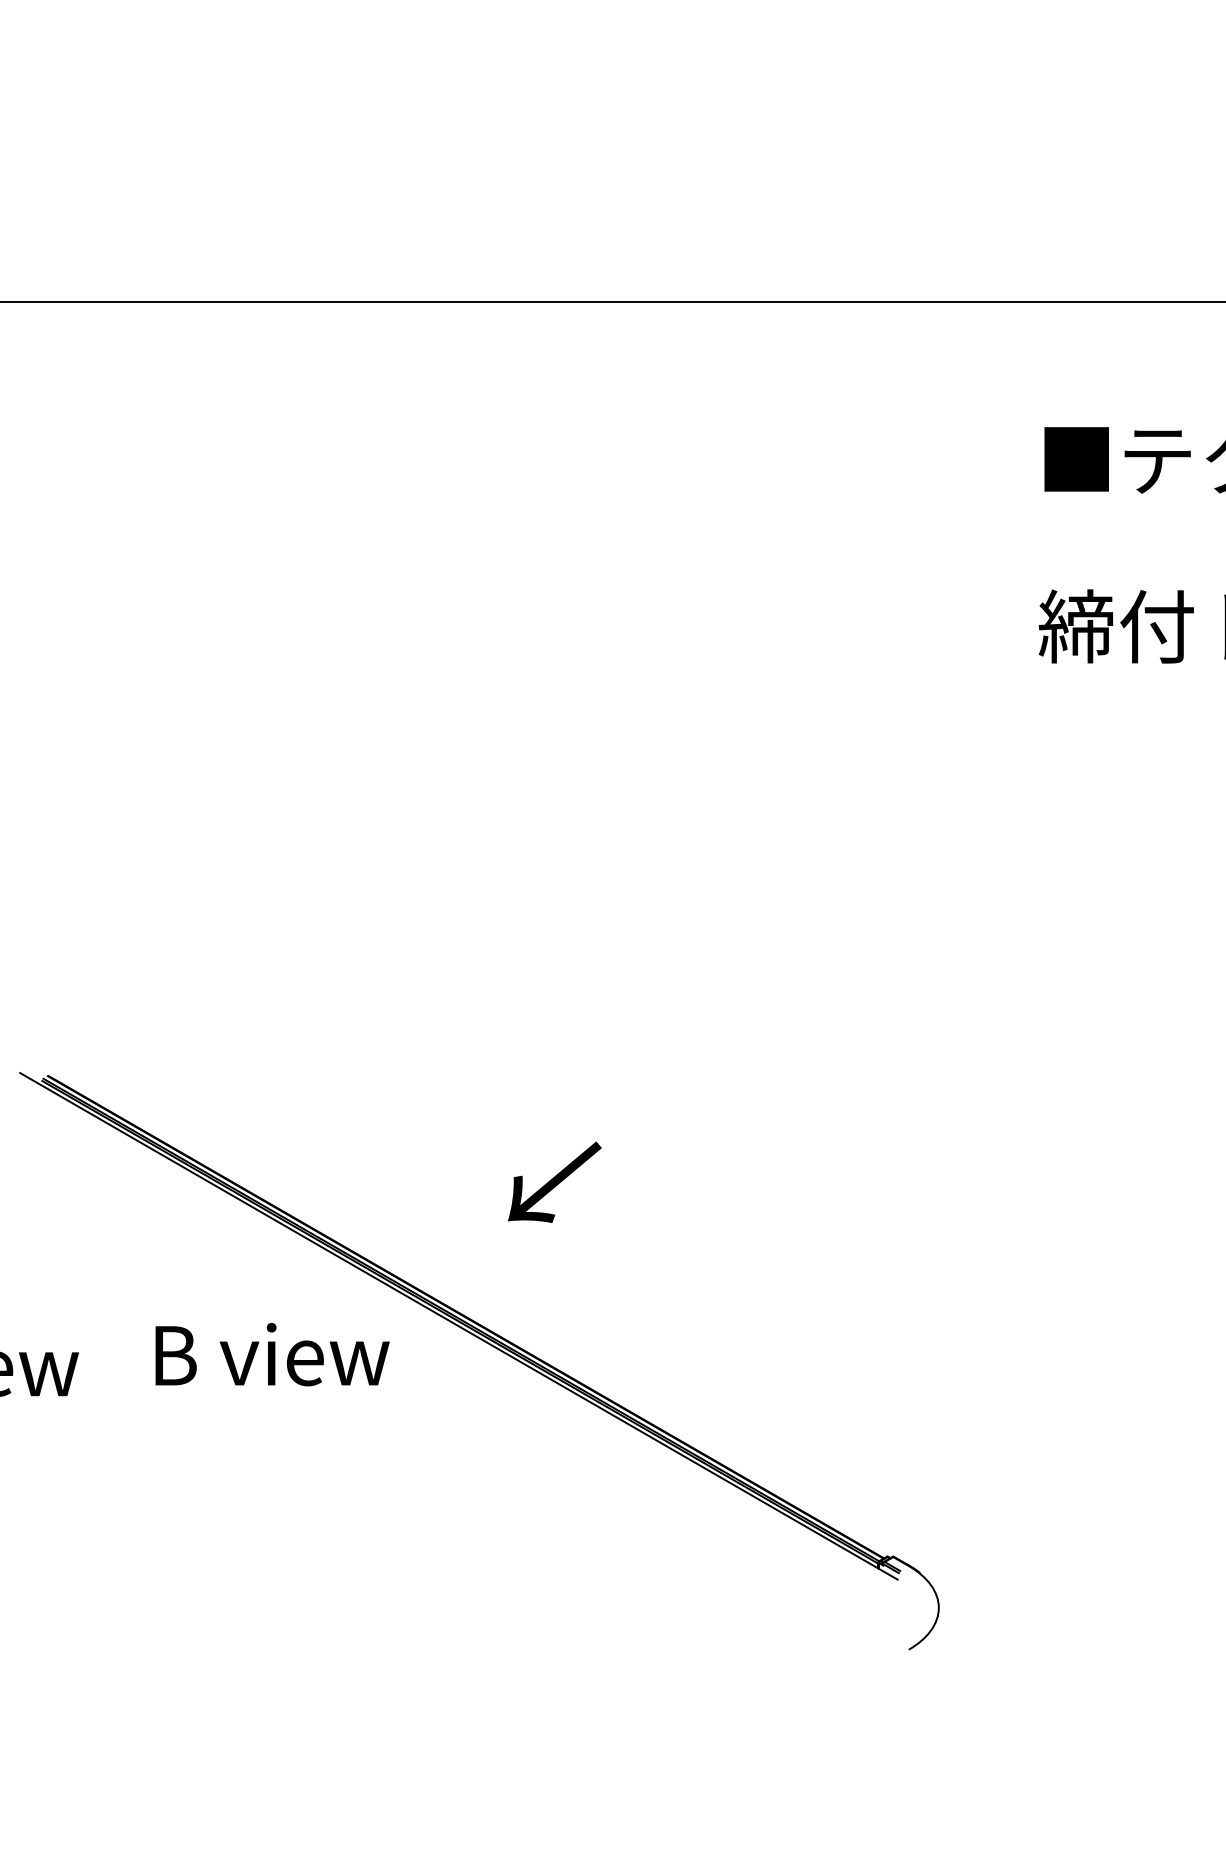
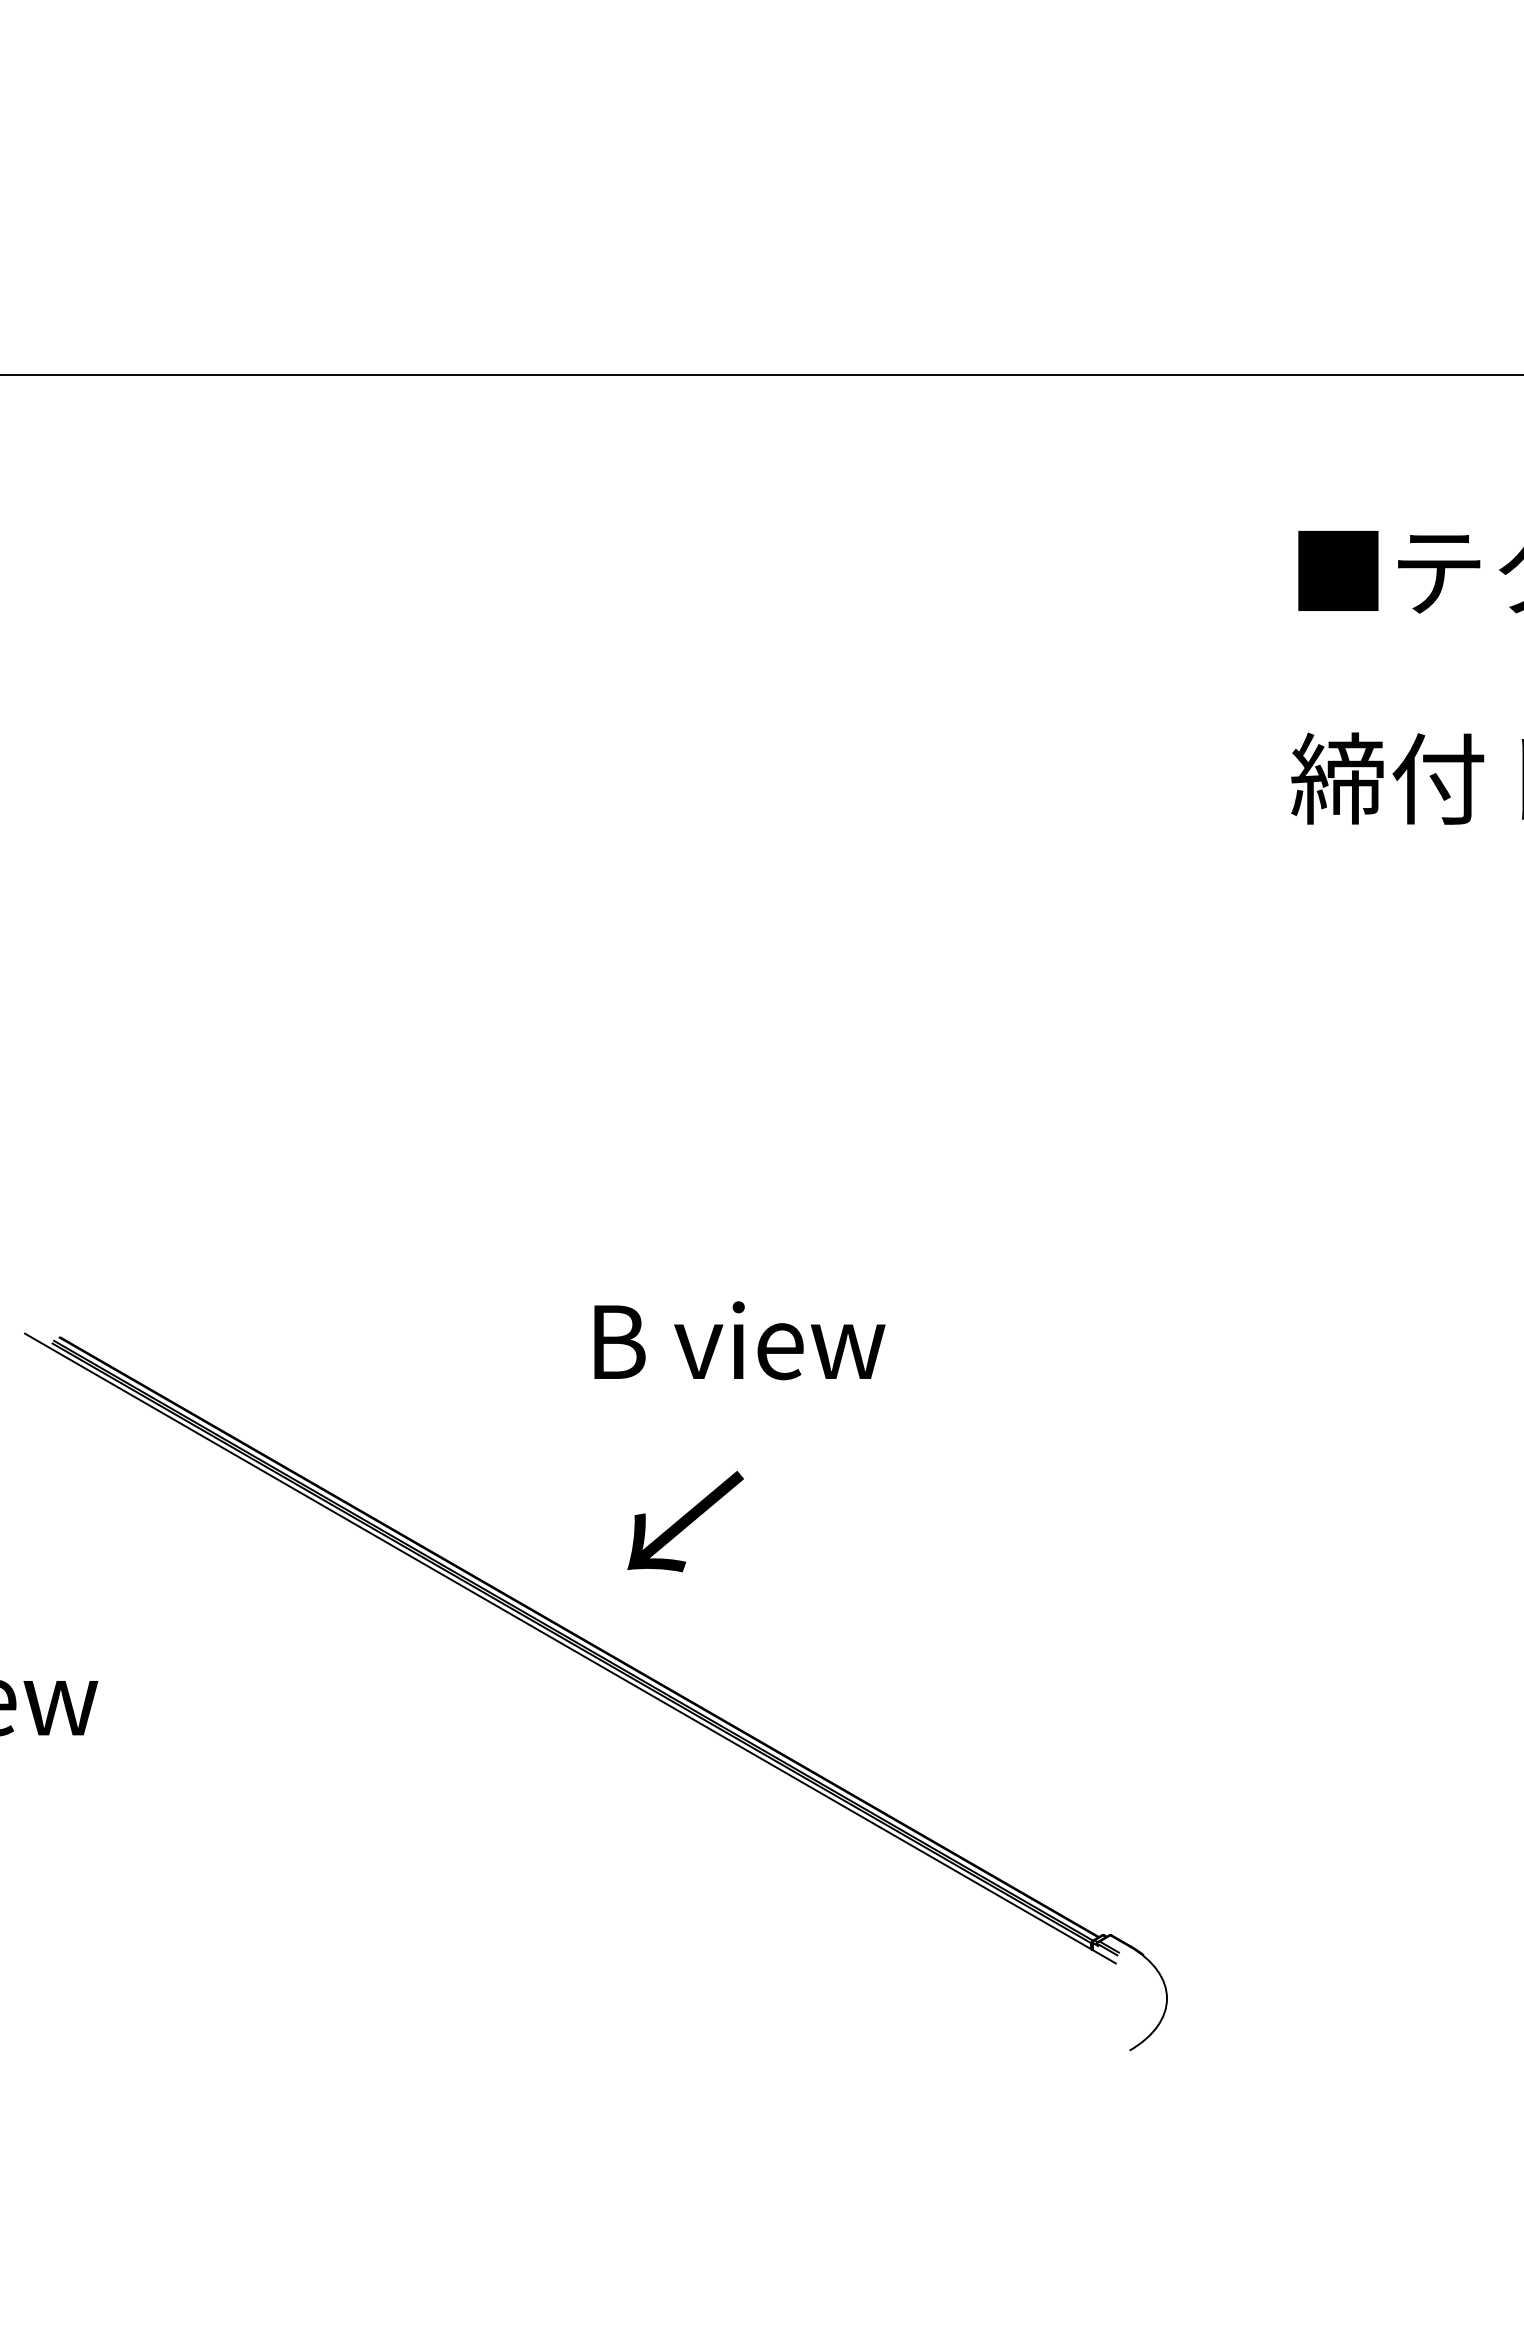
text: (554, 1182) -> (685, 1521), moved
text: (272, 1354) -> (739, 1340), moved

